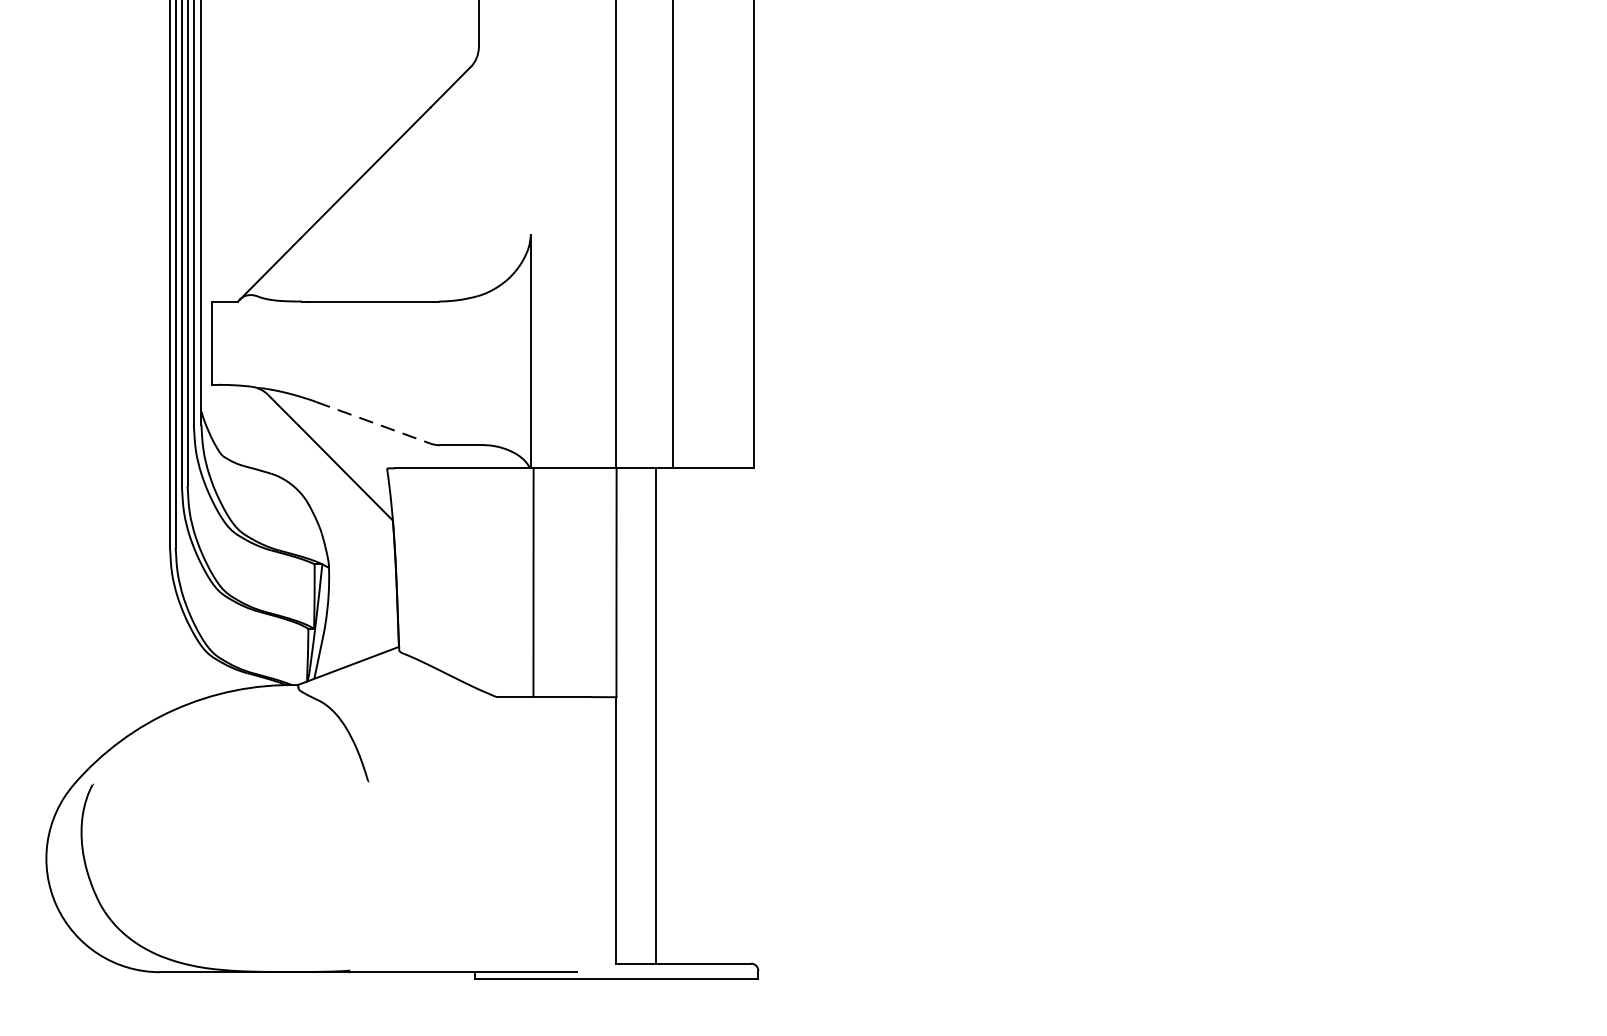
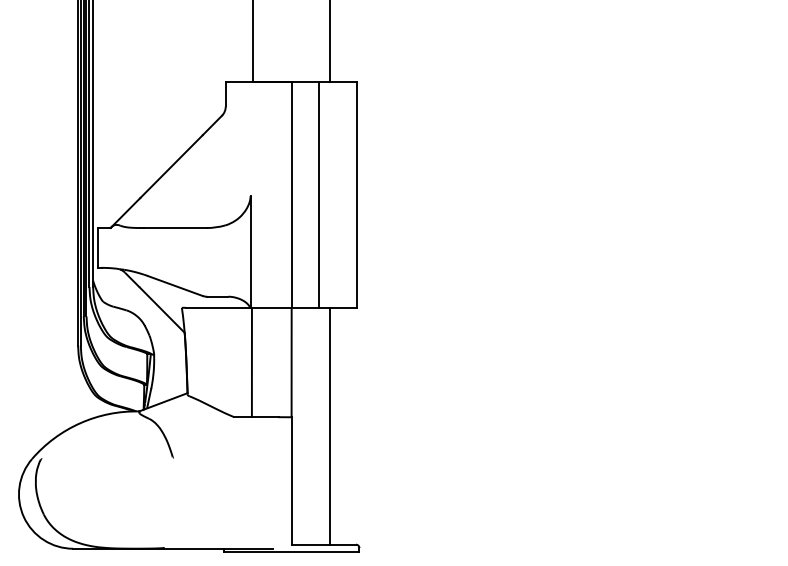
line: (373, 423) -> (175, 286), dashed -> solid
line: (655, 714) -> (330, 425), moved

